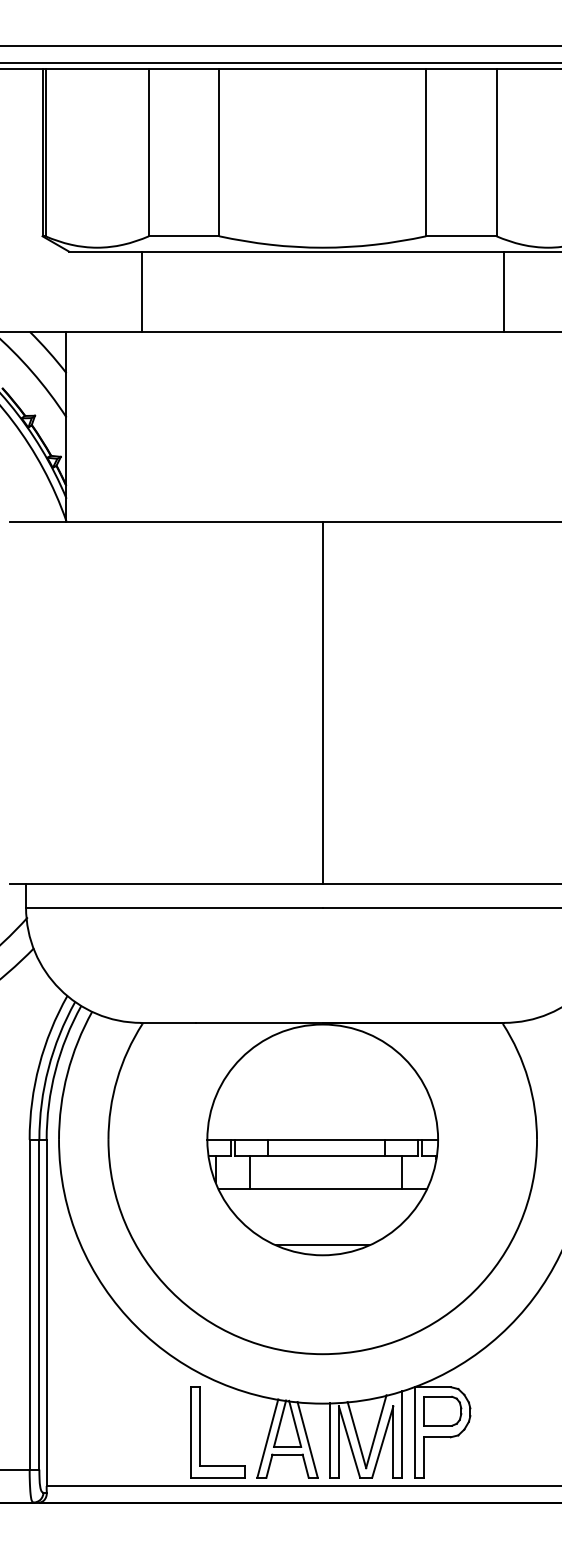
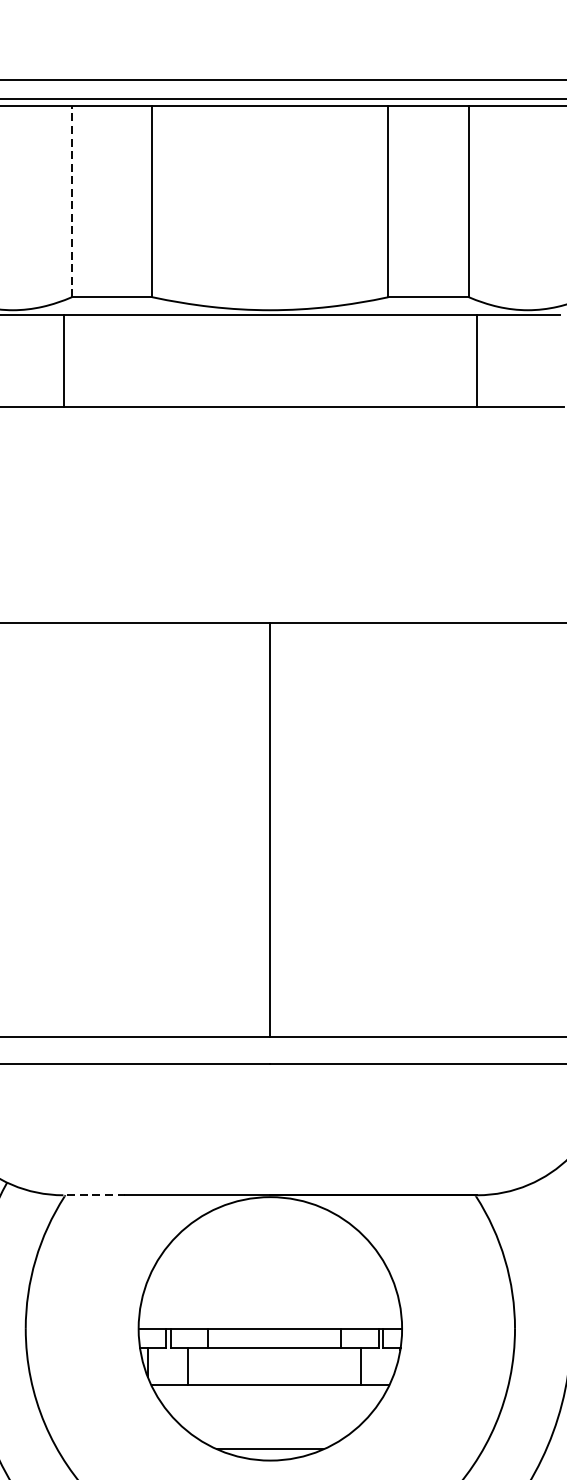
line: (148, 152) -> (71, 201), solid -> dashed
line: (168, 1022) -> (94, 1194), solid -> dashed

